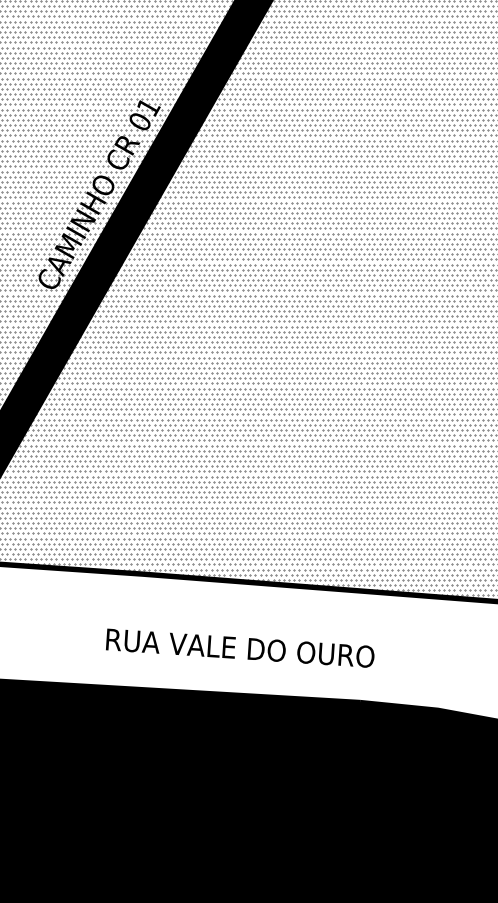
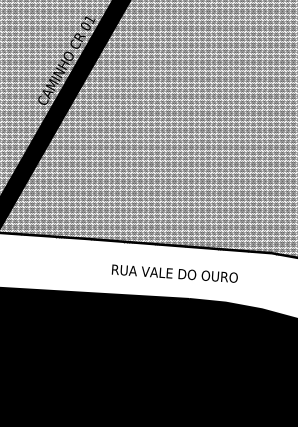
text: (239, 647) -> (174, 273), moved

